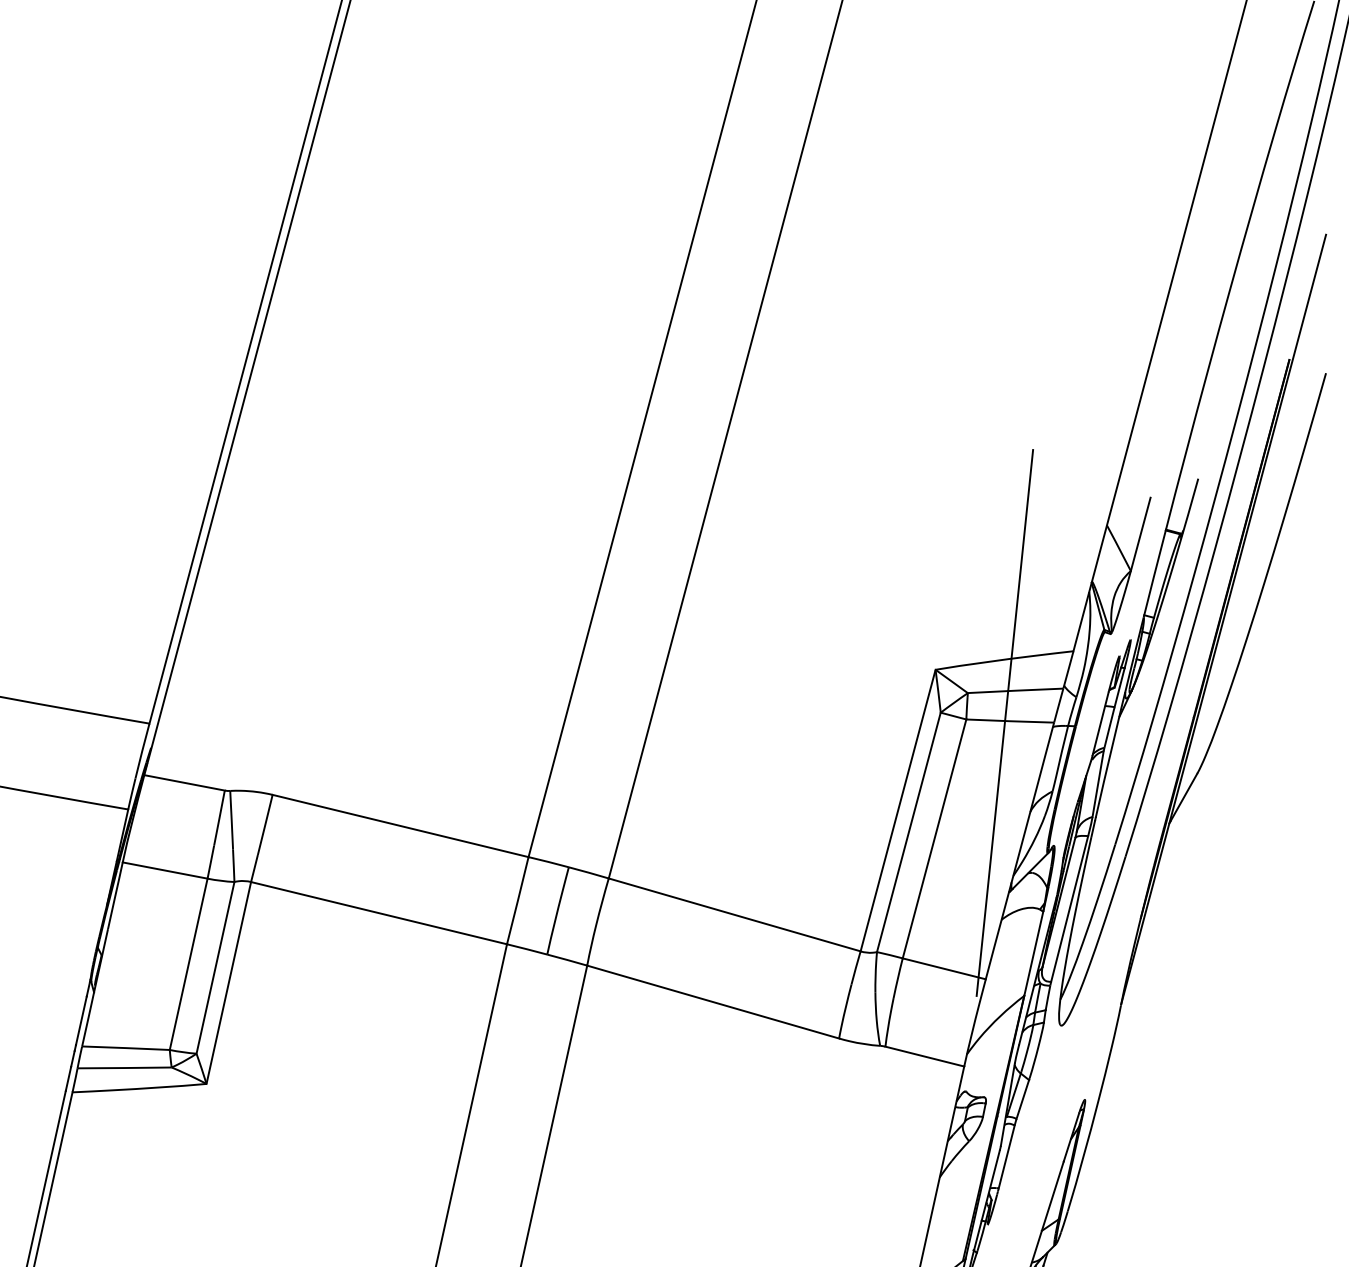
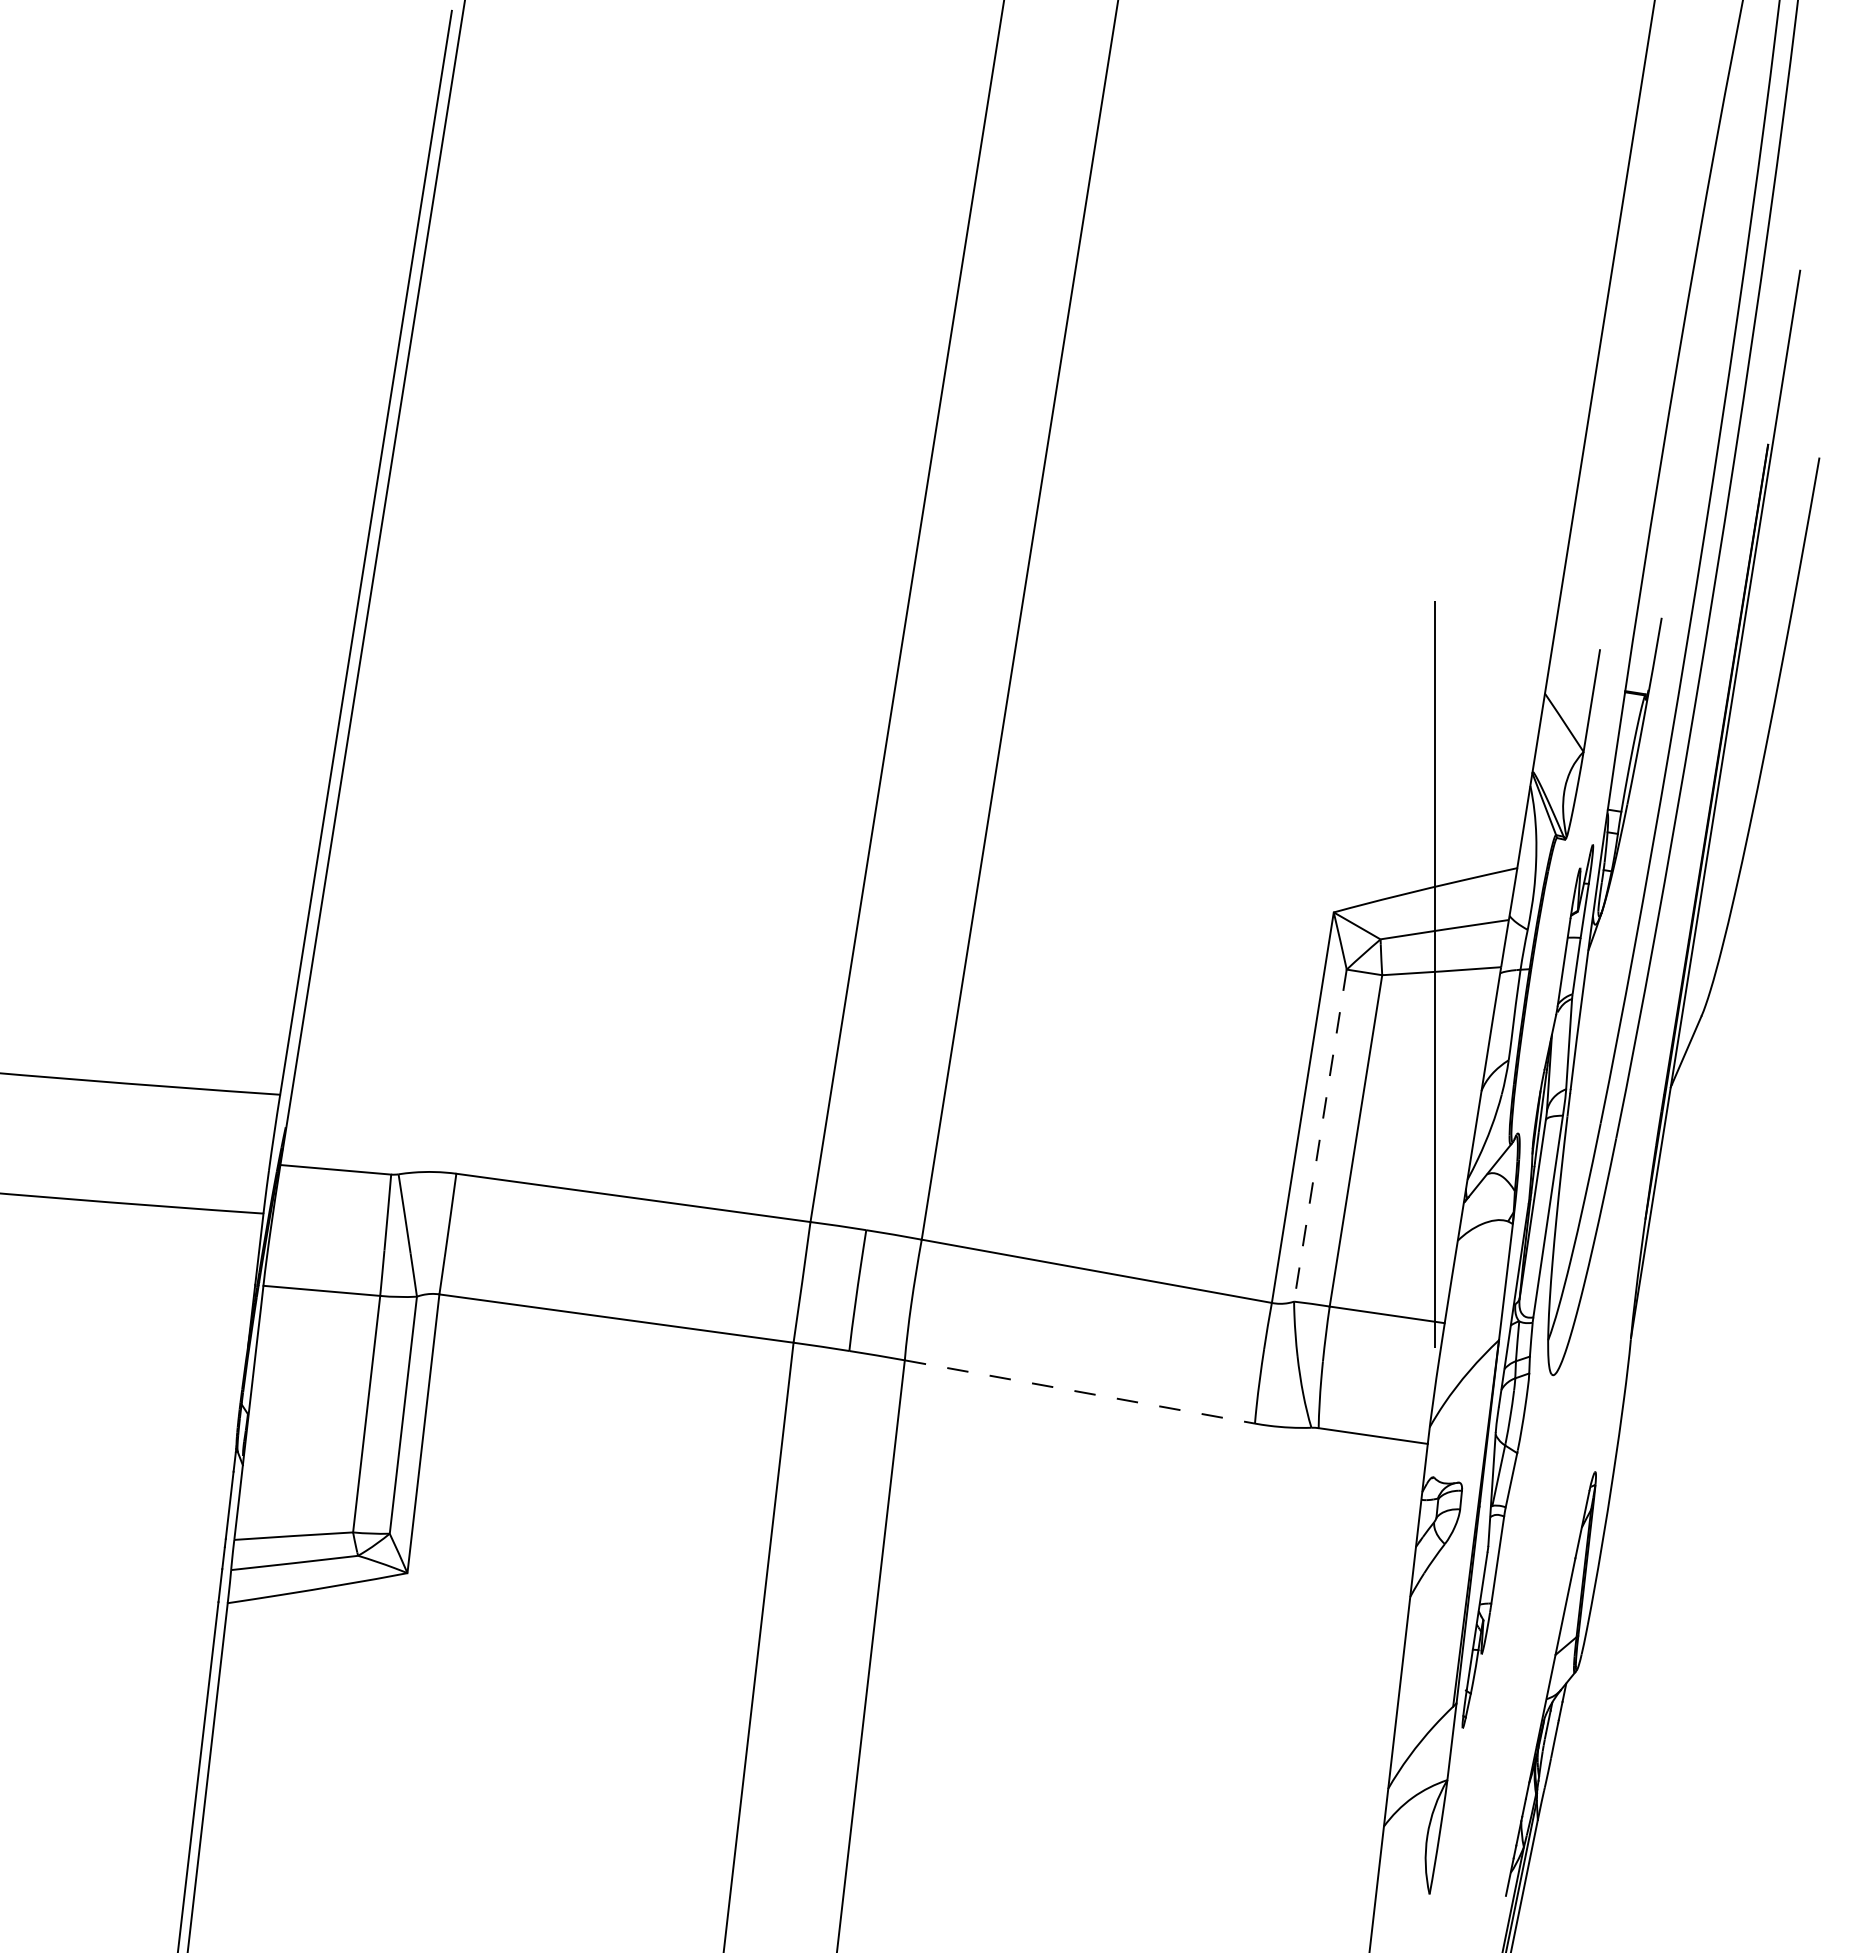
line: (908, 833) -> (1320, 1136), solid -> dashed
line: (712, 1001) -> (1079, 1391), solid -> dashed

